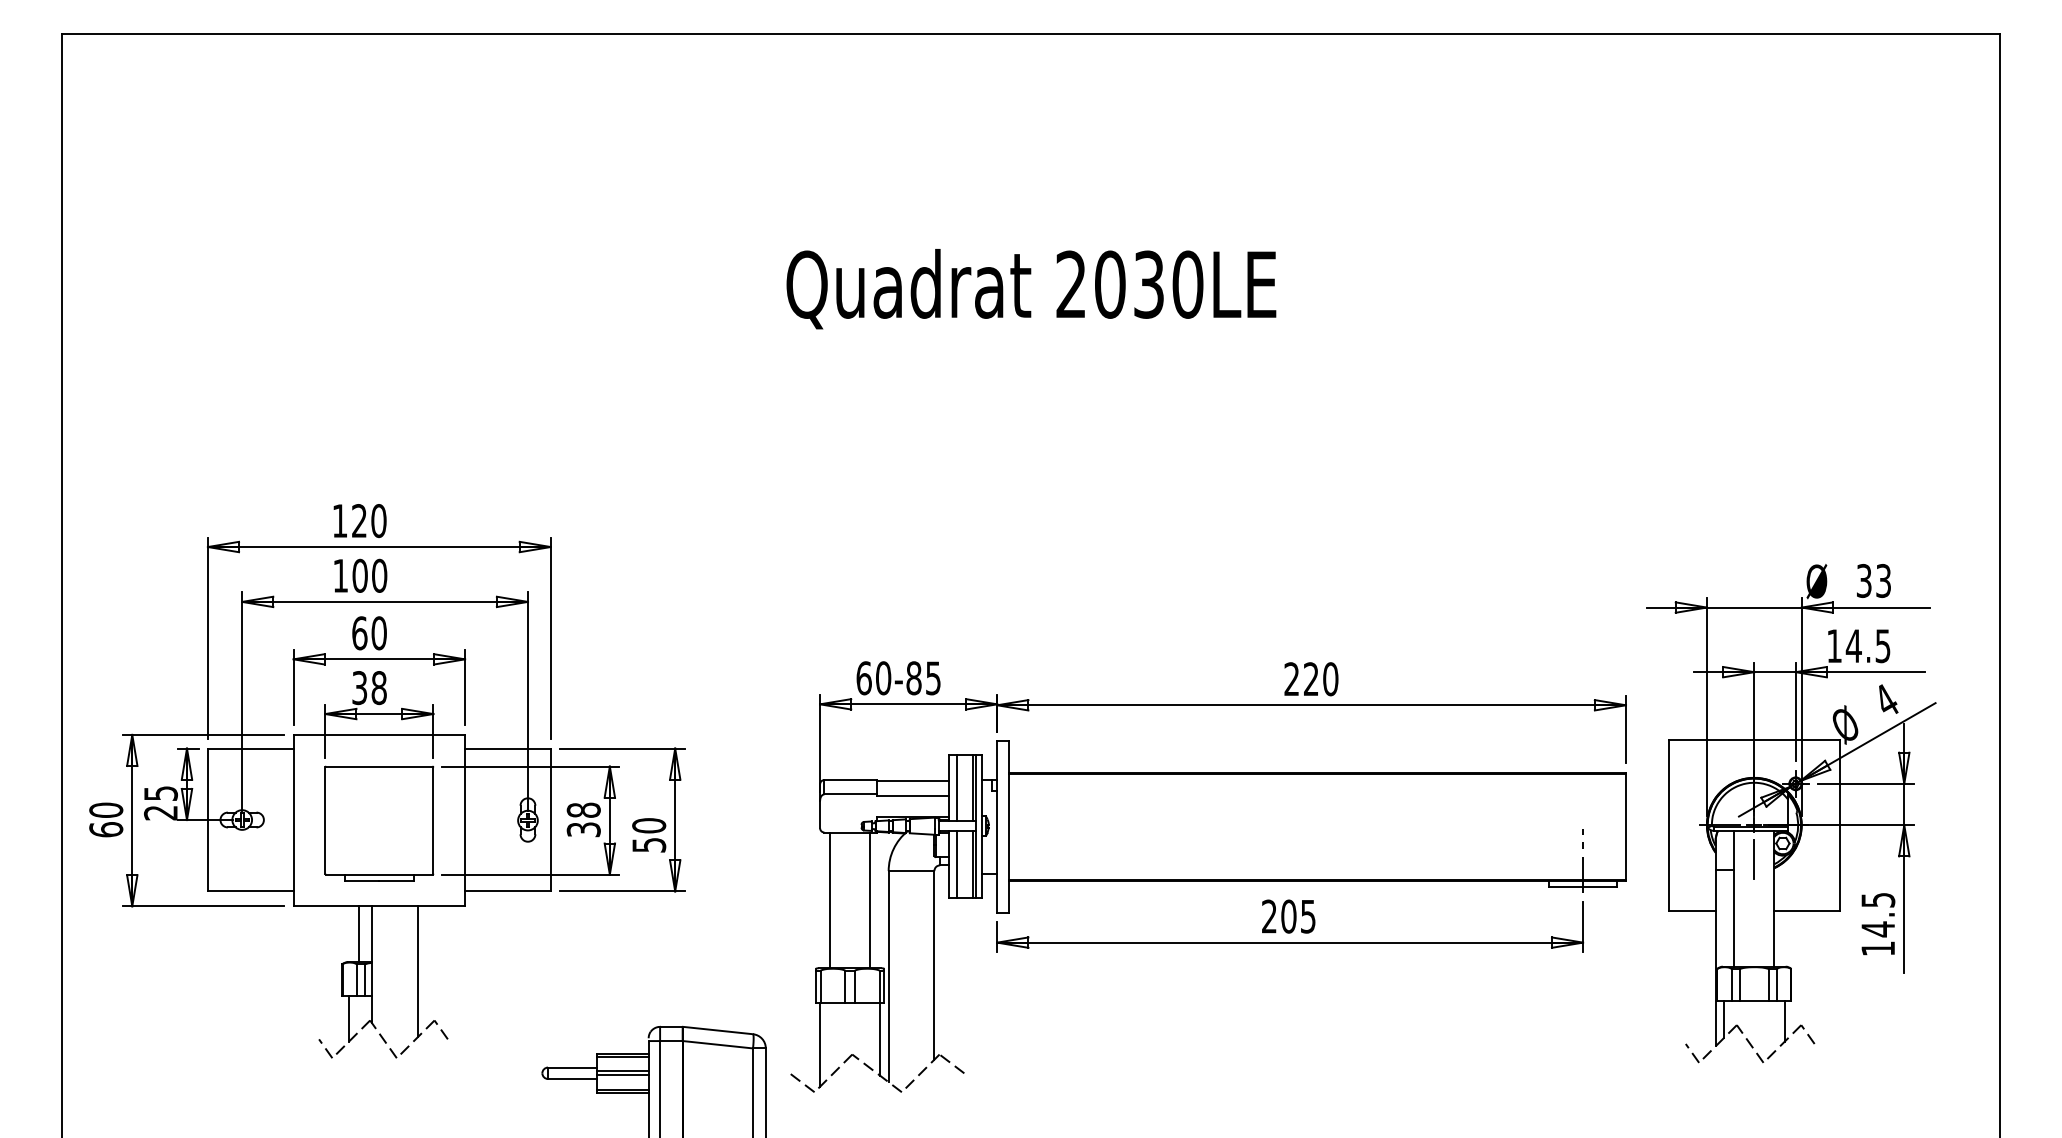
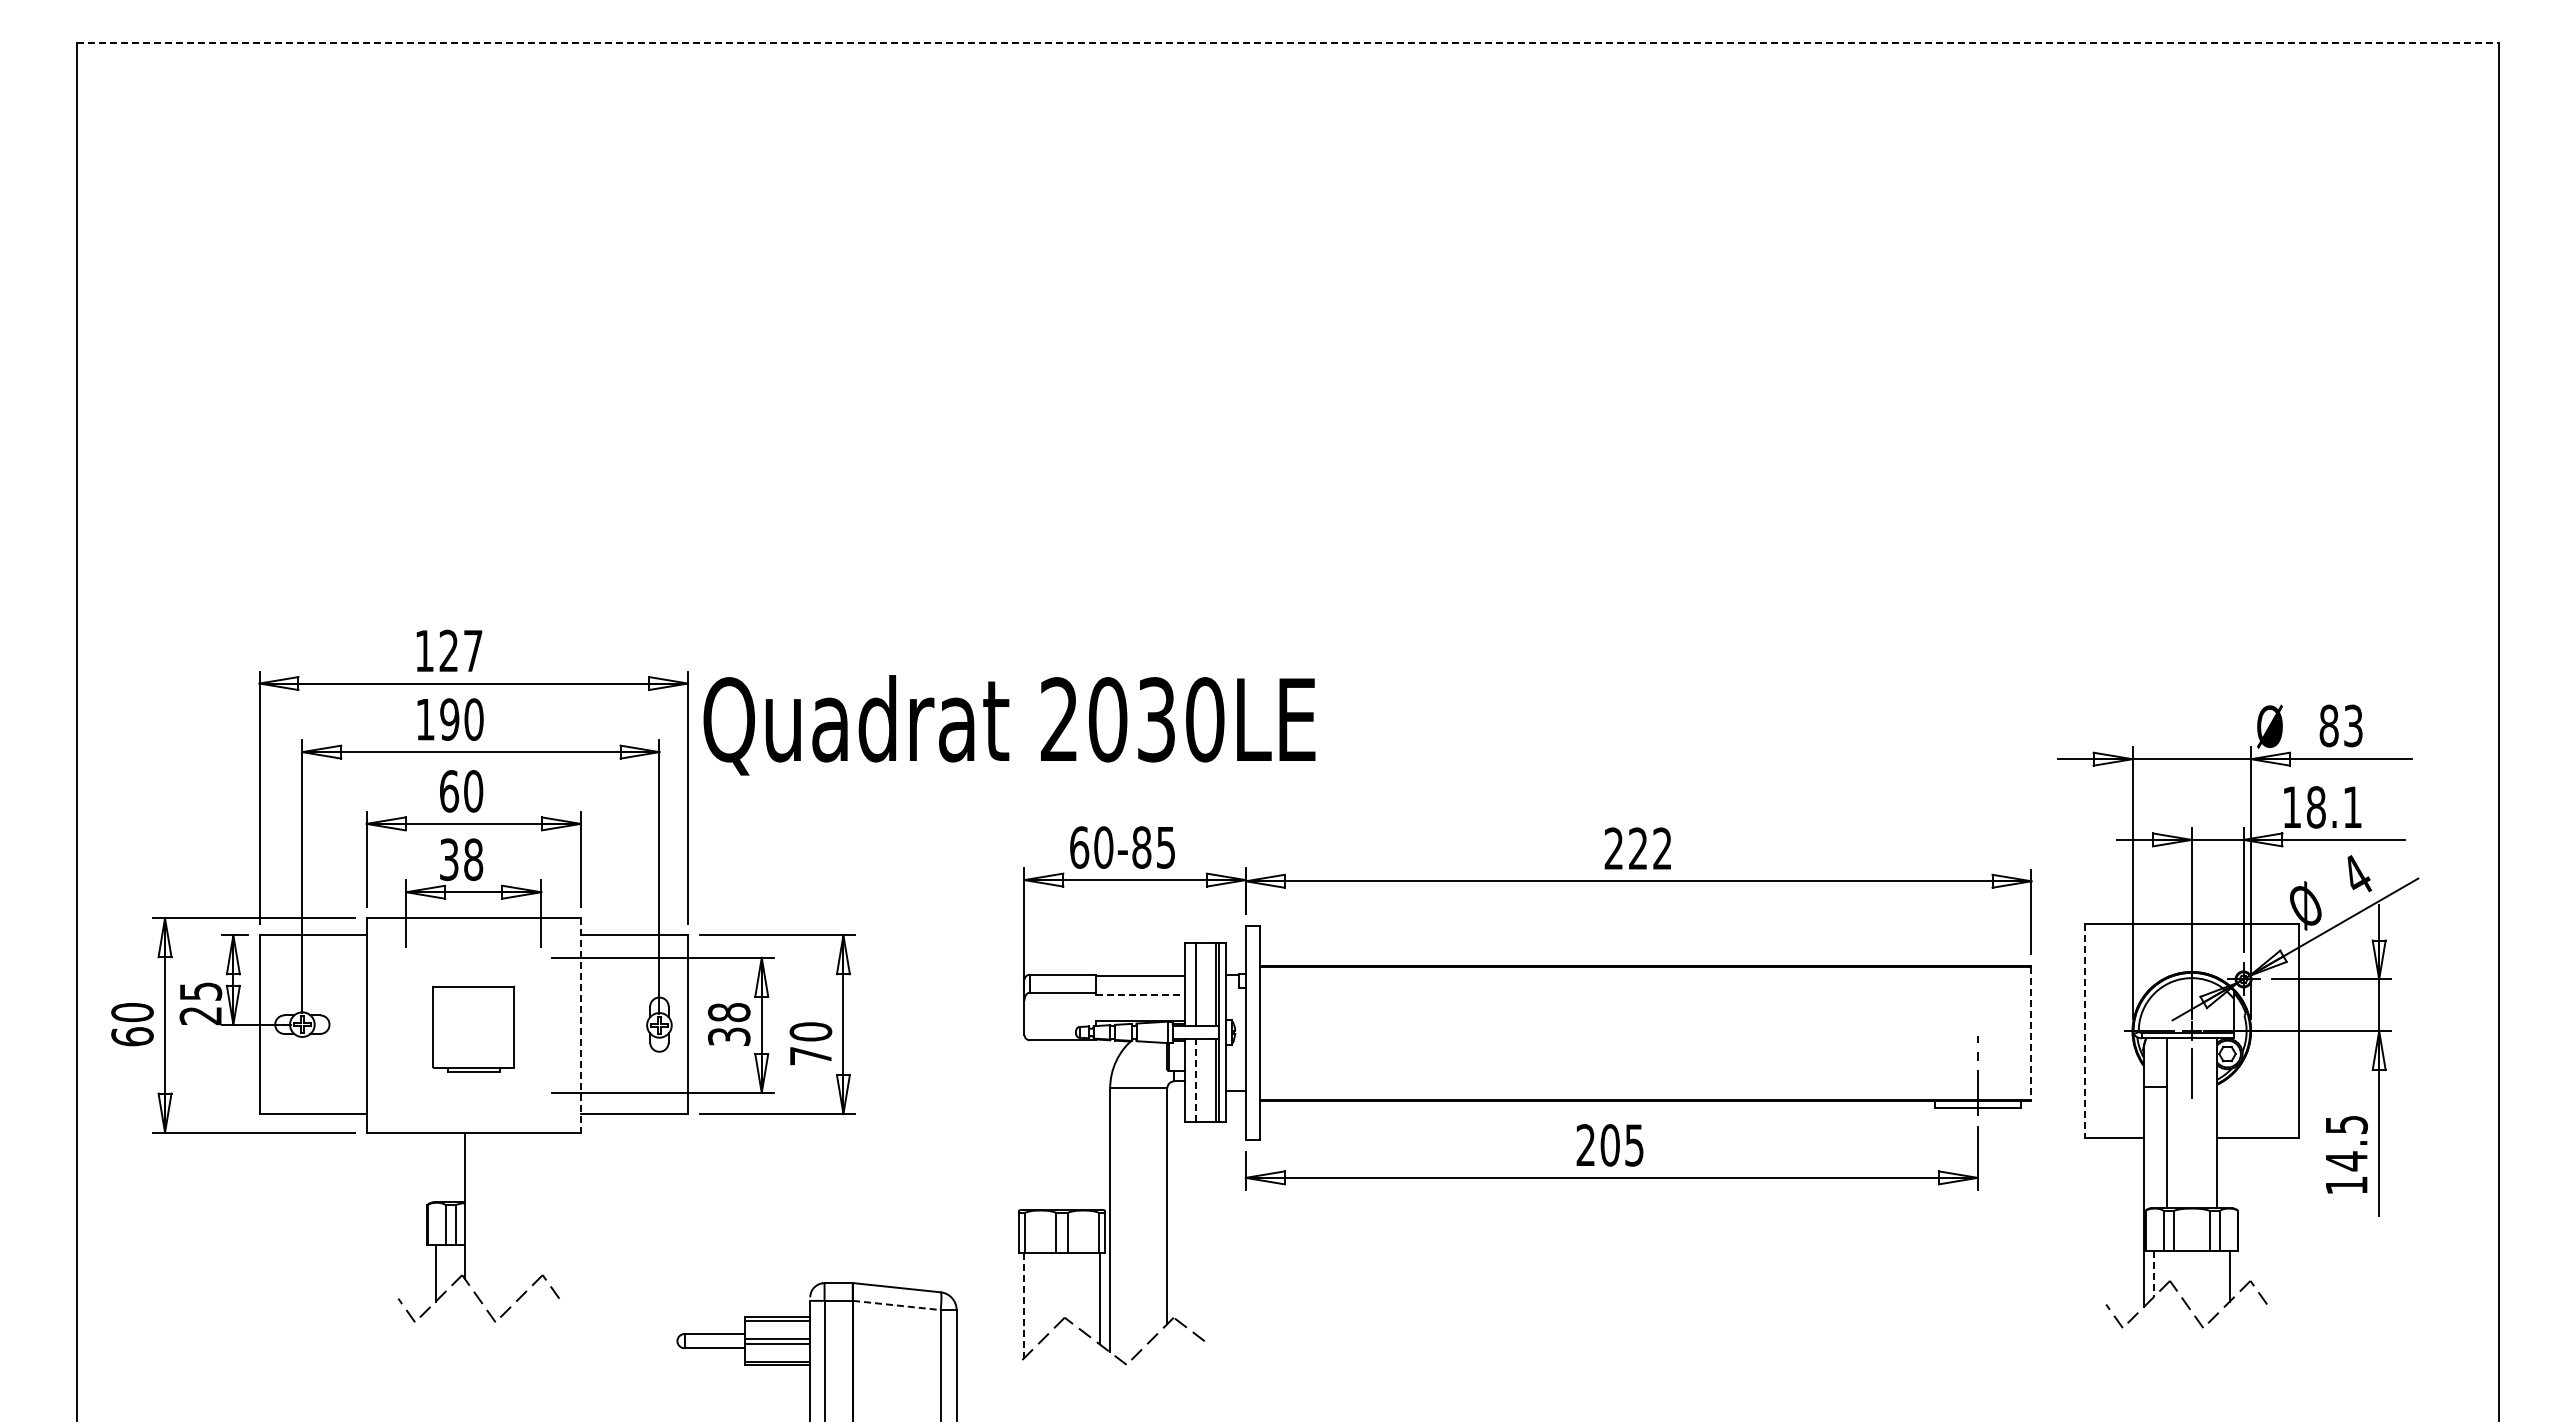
line: (1030, 33) -> (1287, 42), solid -> dashed
text: (1031, 289) -> (1009, 725), moved
text: (378, 520) -> (472, 650), 120 -> 127
text: (359, 575) -> (449, 719), 100 -> 190
text: (1863, 580) -> (2328, 725), 33 -> 83
text: (1867, 646) -> (2333, 807), 14.5 -> 18.1
text: (1330, 679) -> (1662, 848), 220 -> 222
line: (912, 796) -> (1140, 995), solid -> dashed
line: (464, 820) -> (580, 1025), solid -> dashed
part: (379, 823) -> (473, 1029), size x0.6
line: (1668, 825) -> (2084, 1031), solid -> dashed
line: (1626, 827) -> (2031, 1033), solid -> dashed
text: (649, 845) -> (811, 1056), 50 -> 70
line: (956, 864) -> (1195, 1080), solid -> dashed
line: (829, 899) -> (1036, 1124), removed
line: (869, 899) -> (1086, 1124), removed
line: (359, 934) -> (448, 1167), removed
line: (417, 971) -> (521, 1213), removed
line: (1723, 1019) -> (2153, 1274), solid -> dashed
line: (718, 1044) -> (897, 1305), solid -> dashed
line: (820, 1044) -> (1024, 1305), solid -> dashed
line: (801, 1082) -> (1001, 1352), removed

